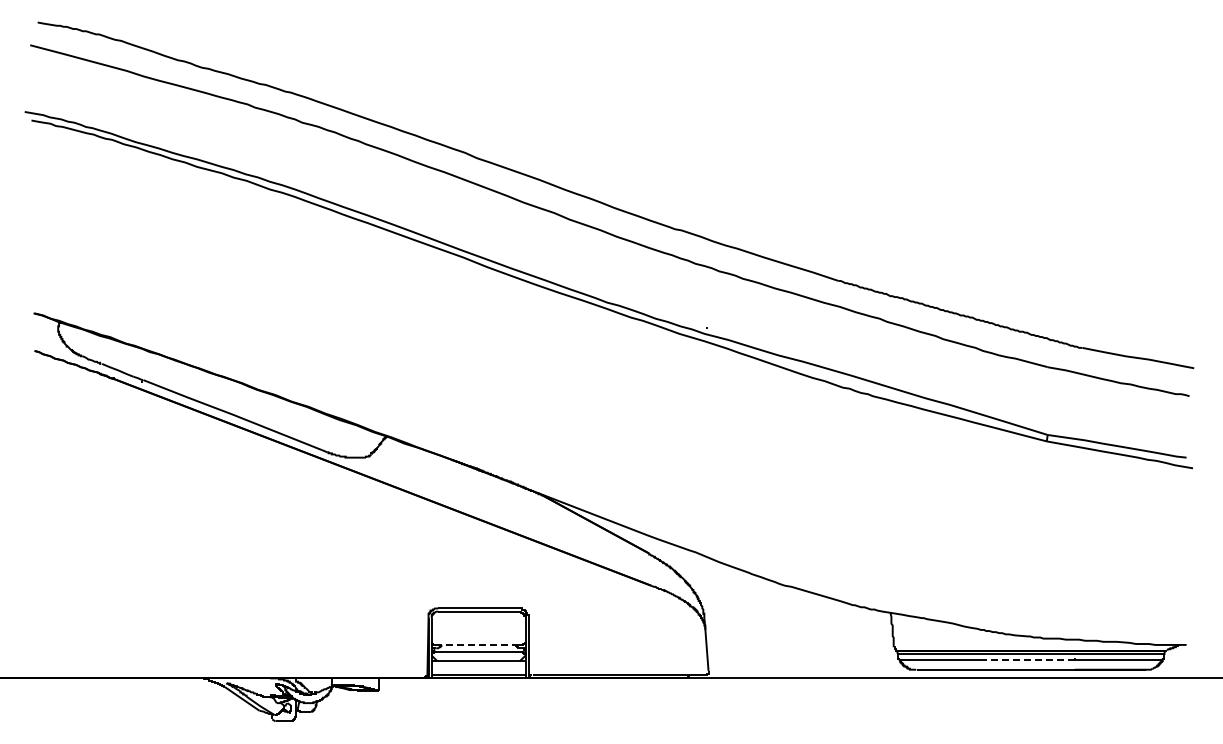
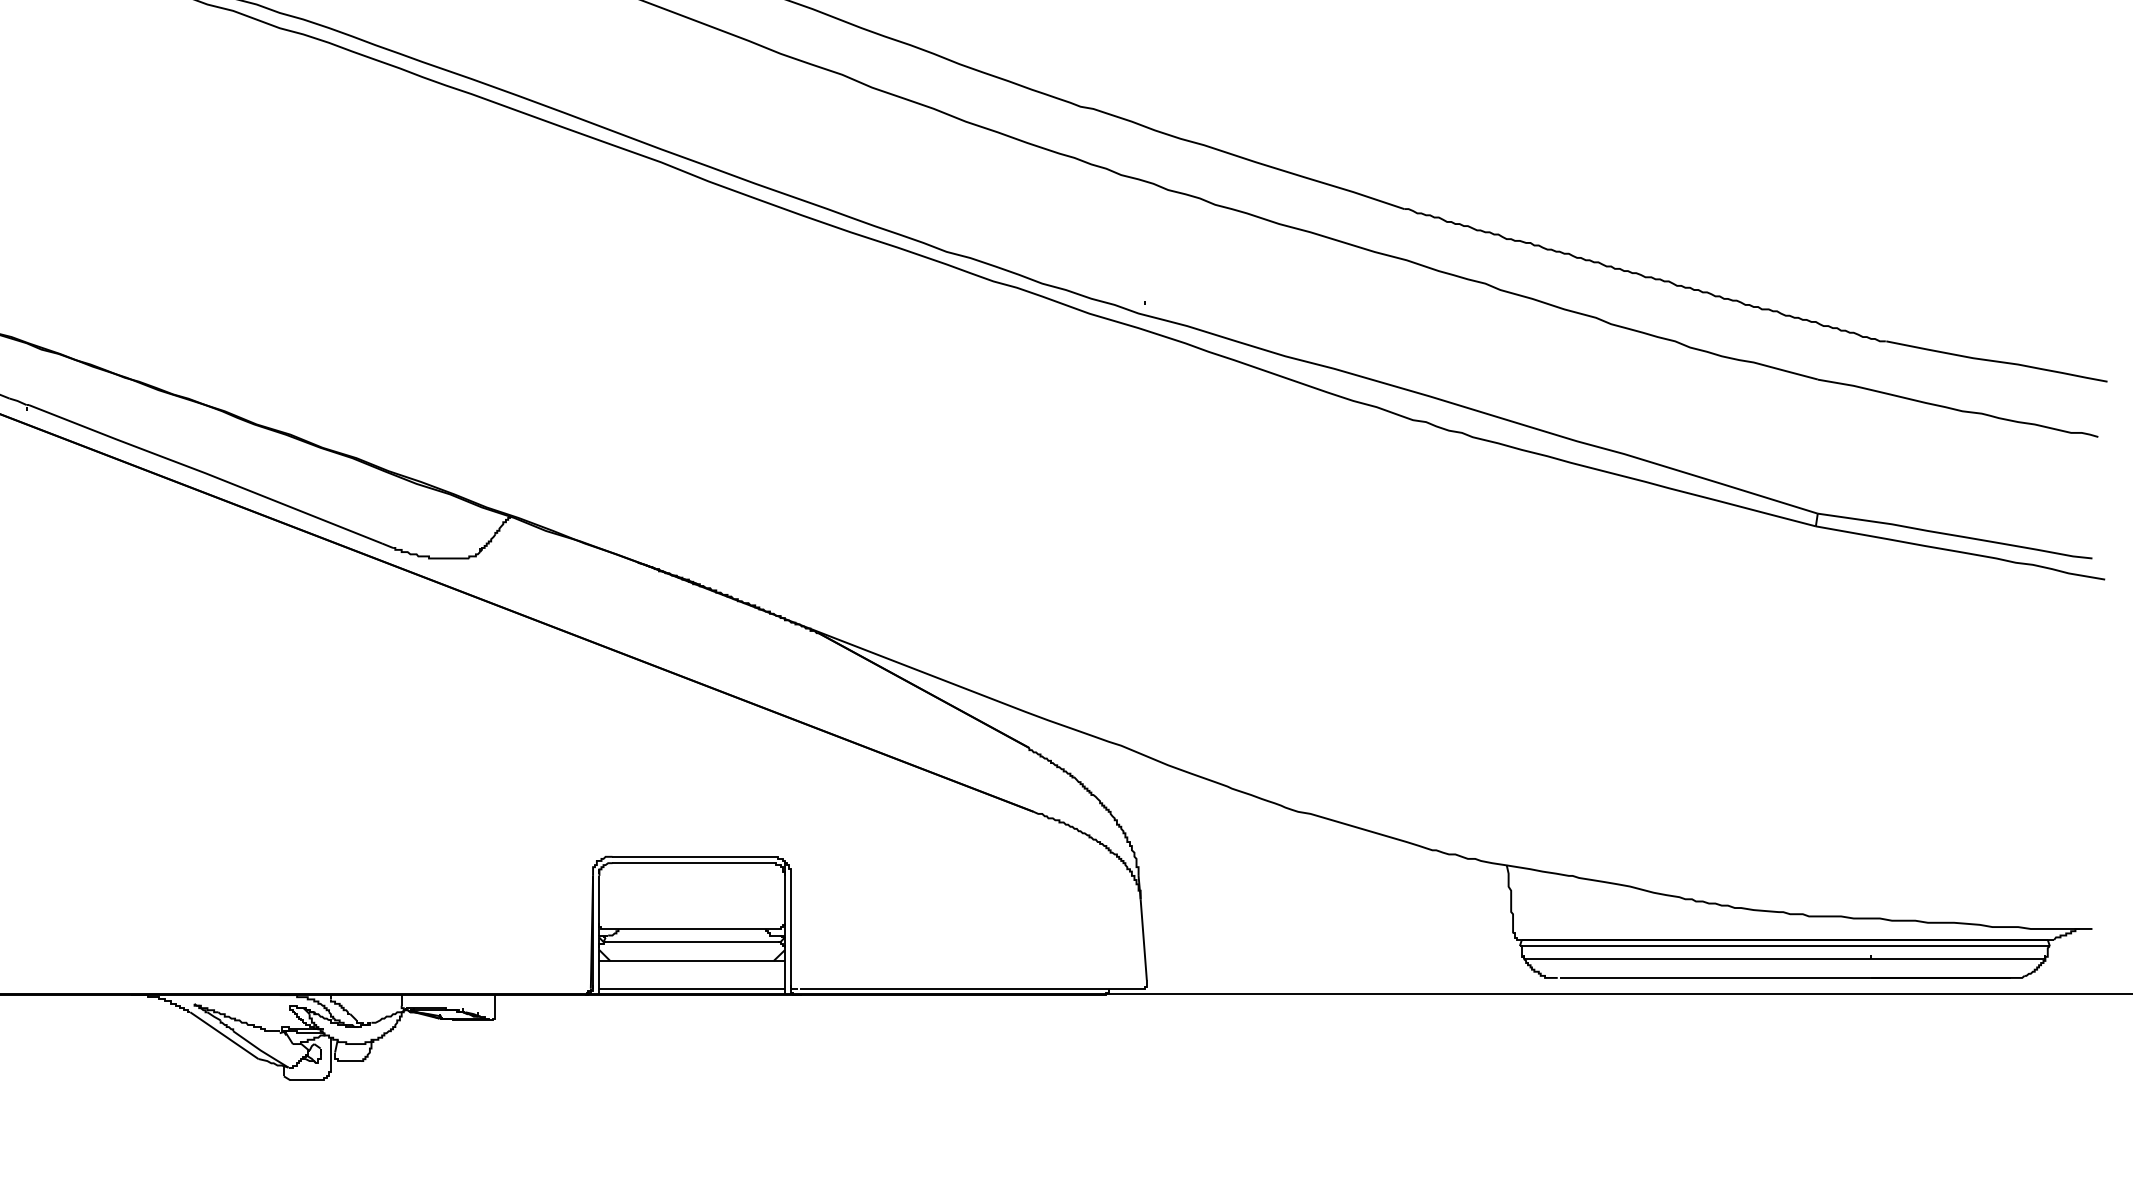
line: (478, 644) -> (691, 928), dashed -> solid
line: (1031, 660) -> (1785, 959), dashed -> solid

